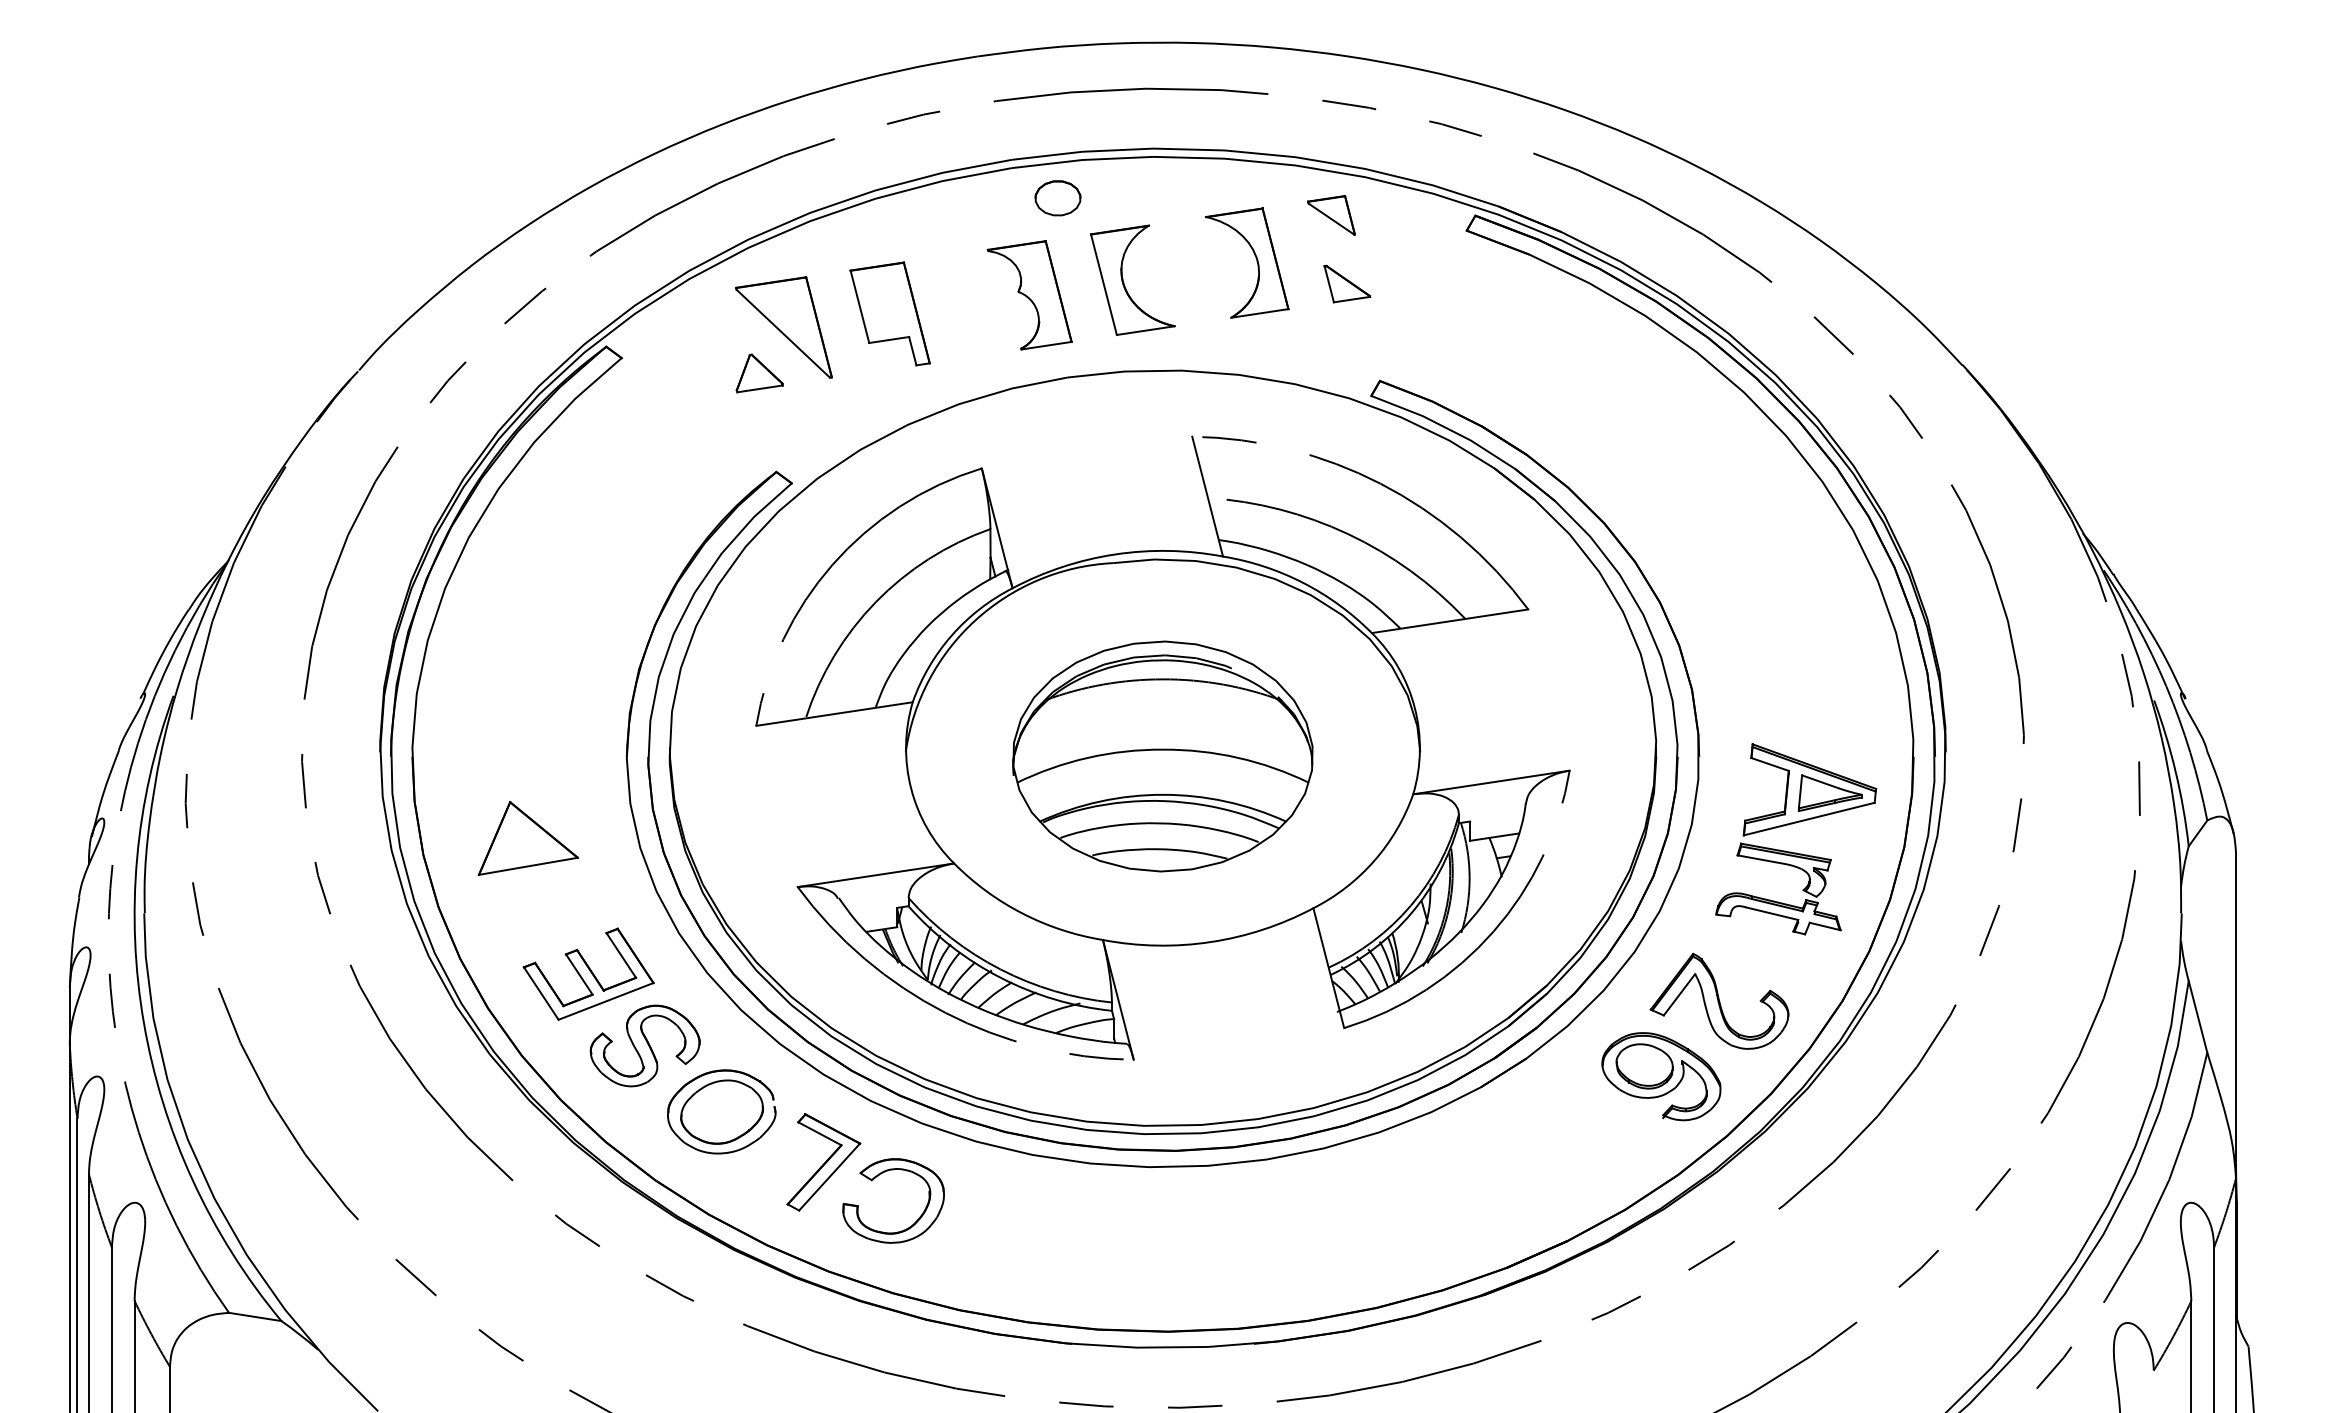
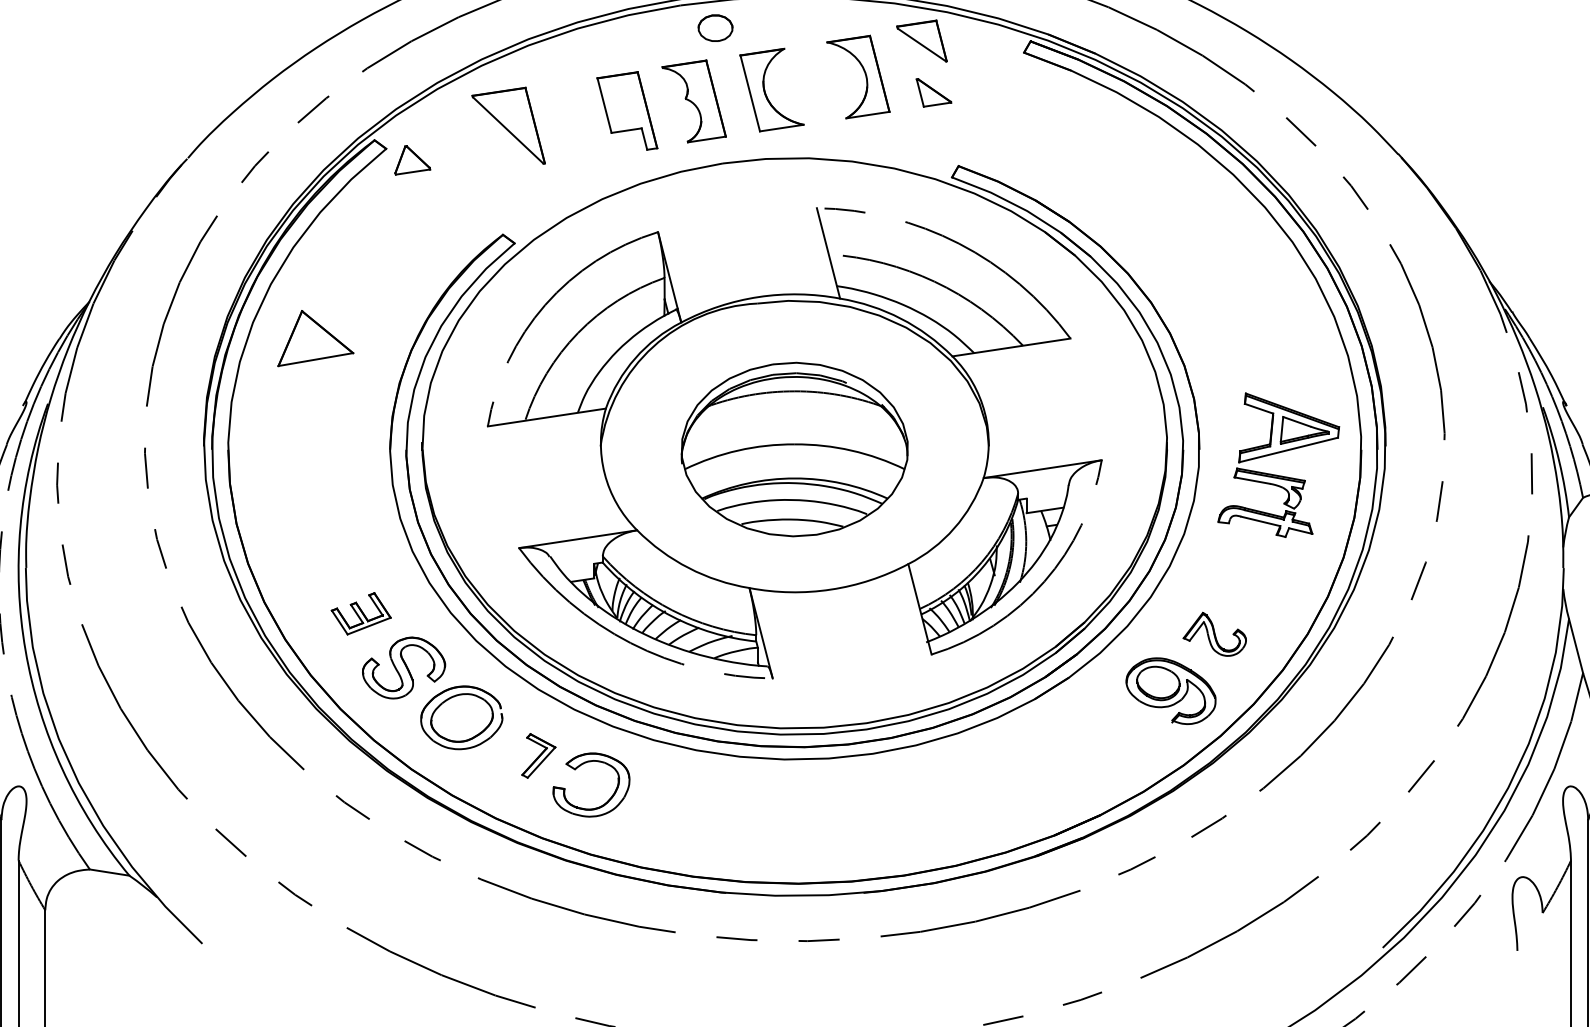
part: (1331, 215) -> (922, 41), size x1.4
part: (889, 313) -> (626, 110), moved
part: (759, 373) -> (412, 160), moved
part: (527, 838) -> (315, 338), moved
part: (1791, 851) -> (1275, 474), moved
part: (588, 973) -> (361, 613), size x0.6
part: (1719, 1001) -> (1214, 634), size x0.6
part: (823, 1162) -> (538, 756), size x0.6

